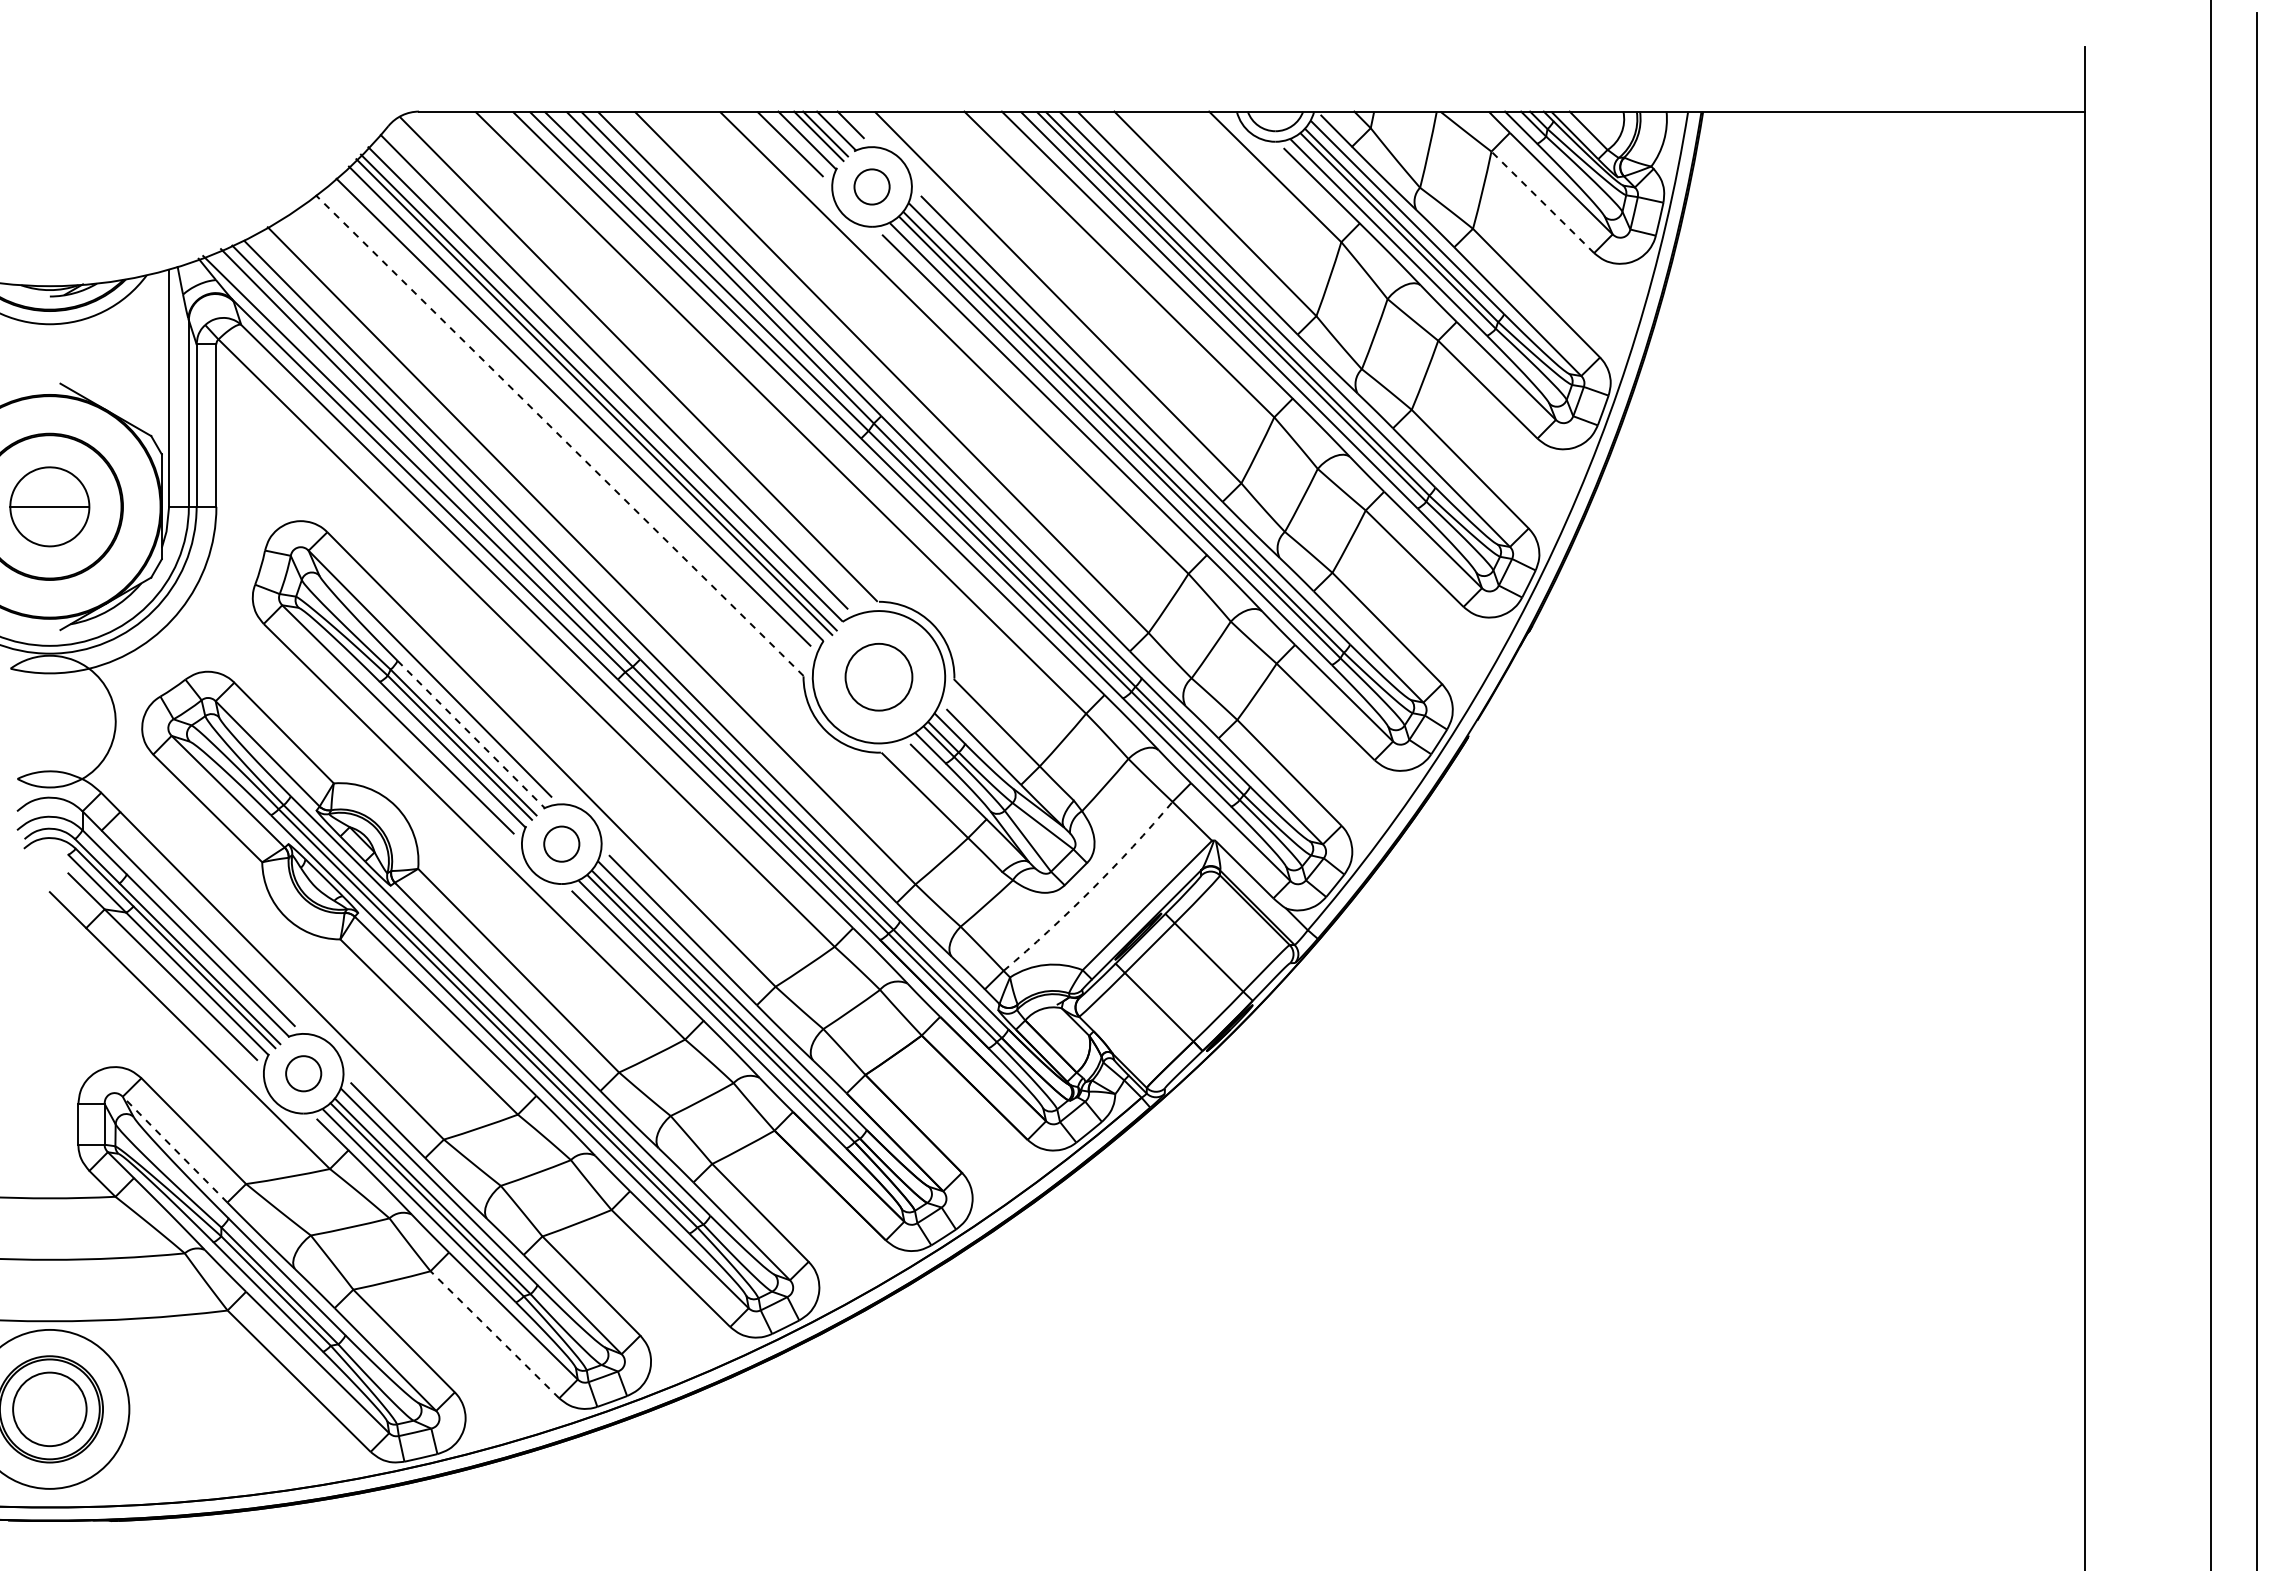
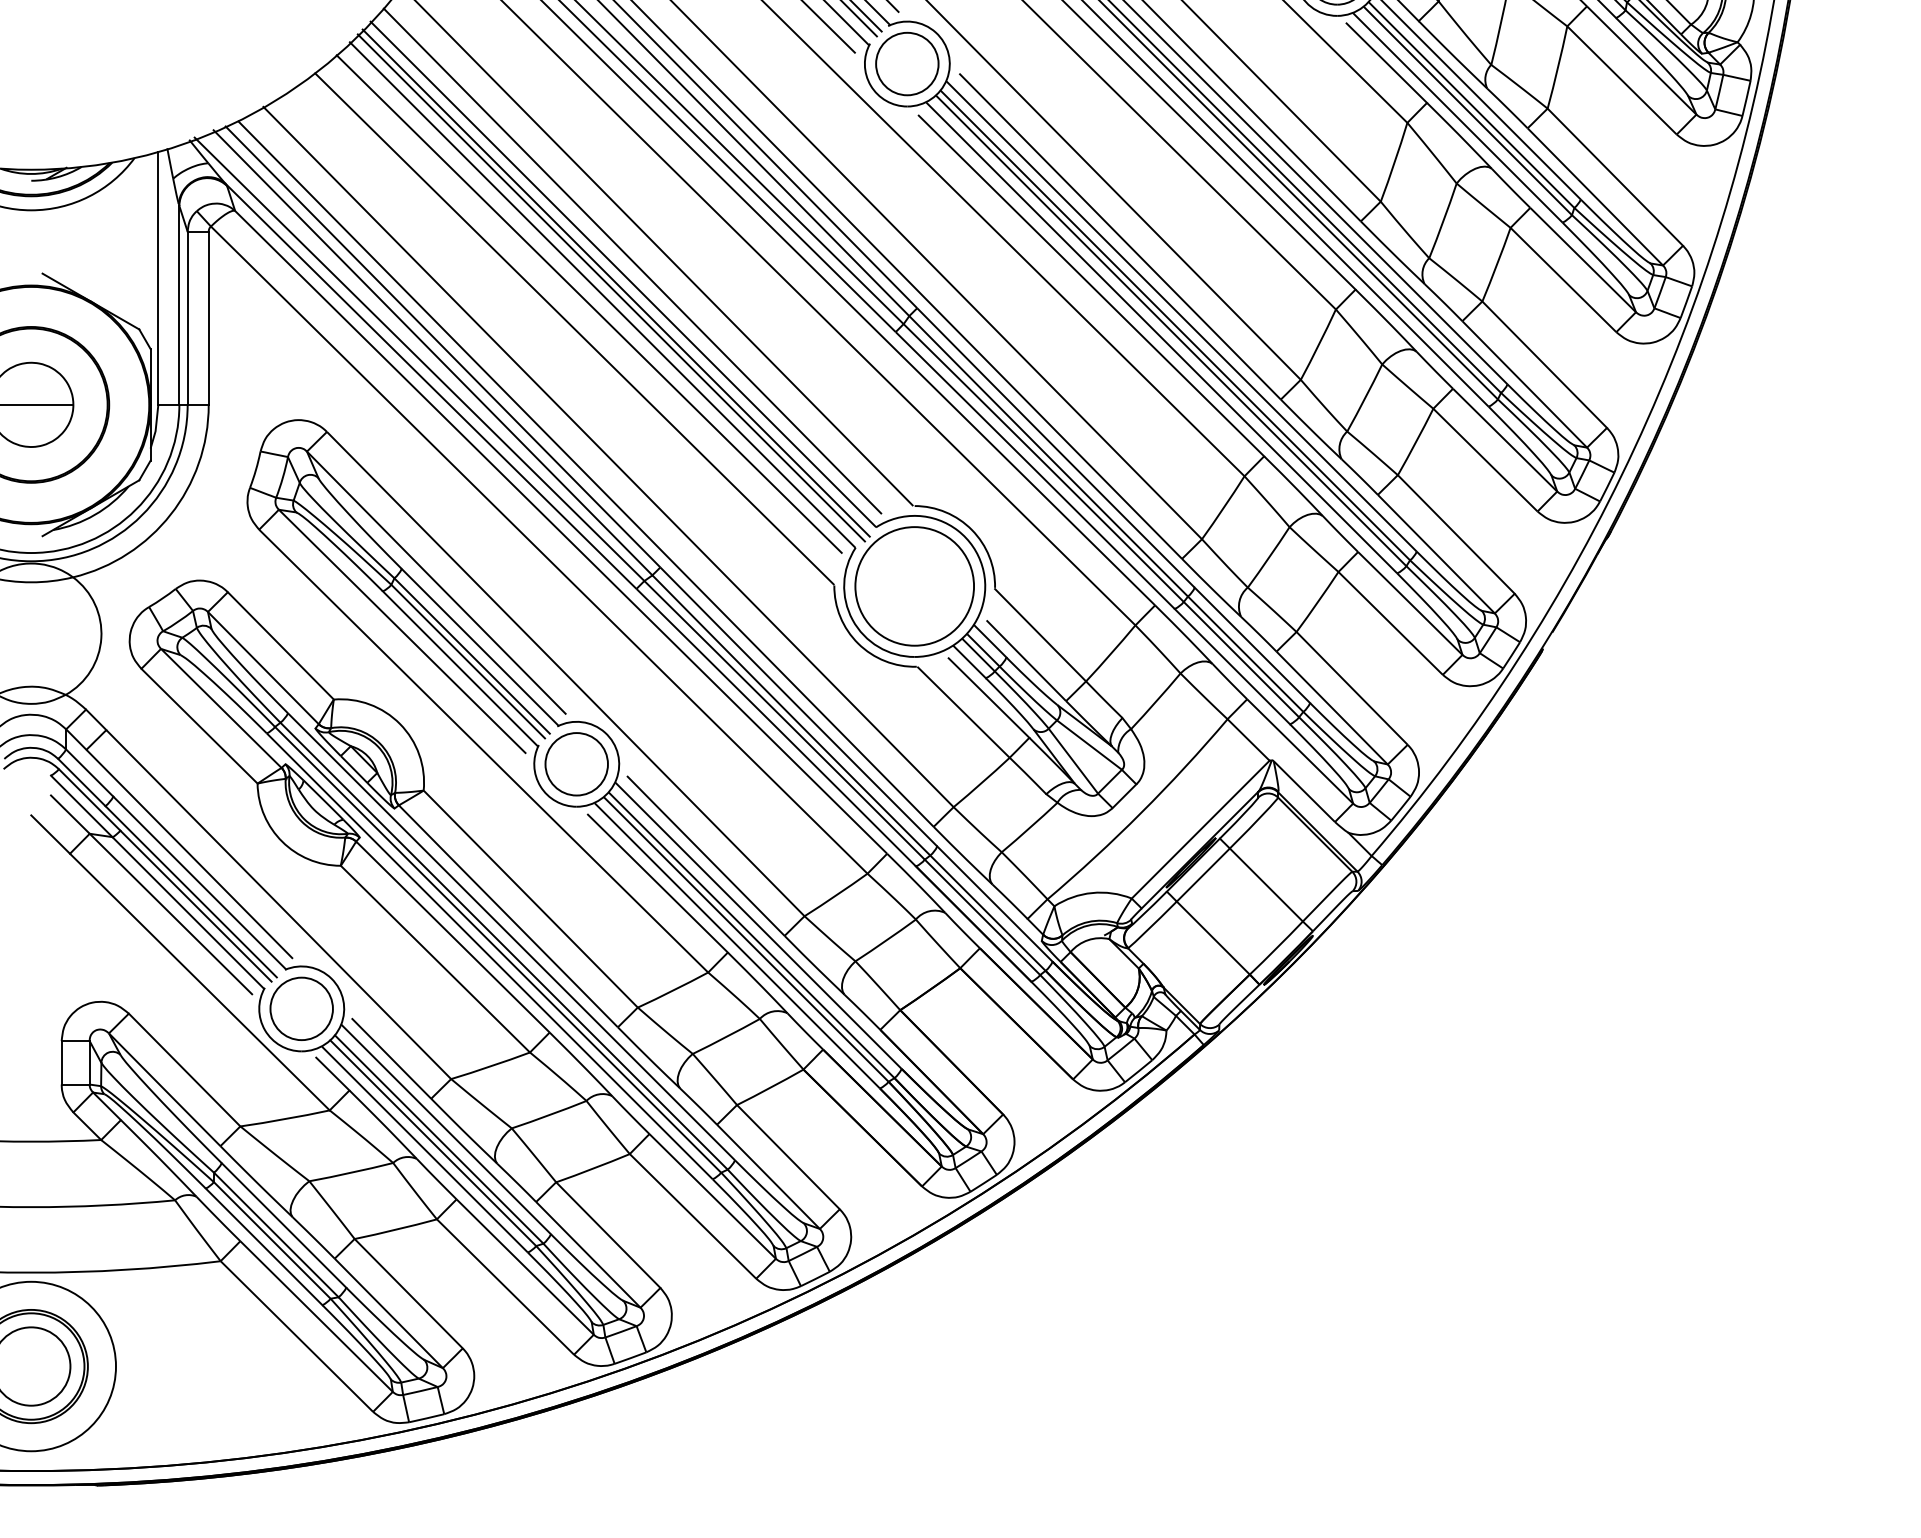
circle: (871, 186) -> (906, 63), size x1.67
line: (1543, 202) -> (1622, 80), dashed -> solid
line: (559, 435) -> (574, 328), dashed -> solid
circle: (878, 676) -> (914, 585), size x1.67
line: (471, 734) -> (480, 647), dashed -> solid
circle: (561, 843) -> (576, 763), size x1.67
arc: (1091, 889) -> (1141, 812), dashed -> solid
circle: (303, 1073) -> (301, 1008), size x1.67
line: (175, 1149) -> (165, 1089), dashed -> solid
line: (494, 1334) -> (505, 1286), dashed -> solid

